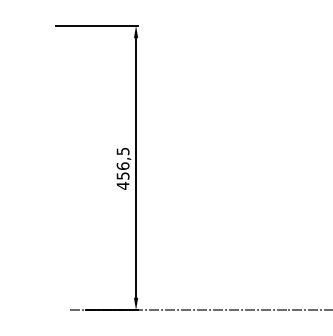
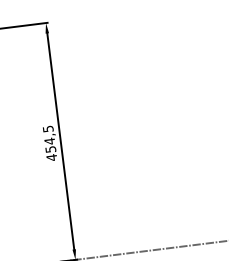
text: (122, 166) -> (49, 141), 456,5 -> 454,5

